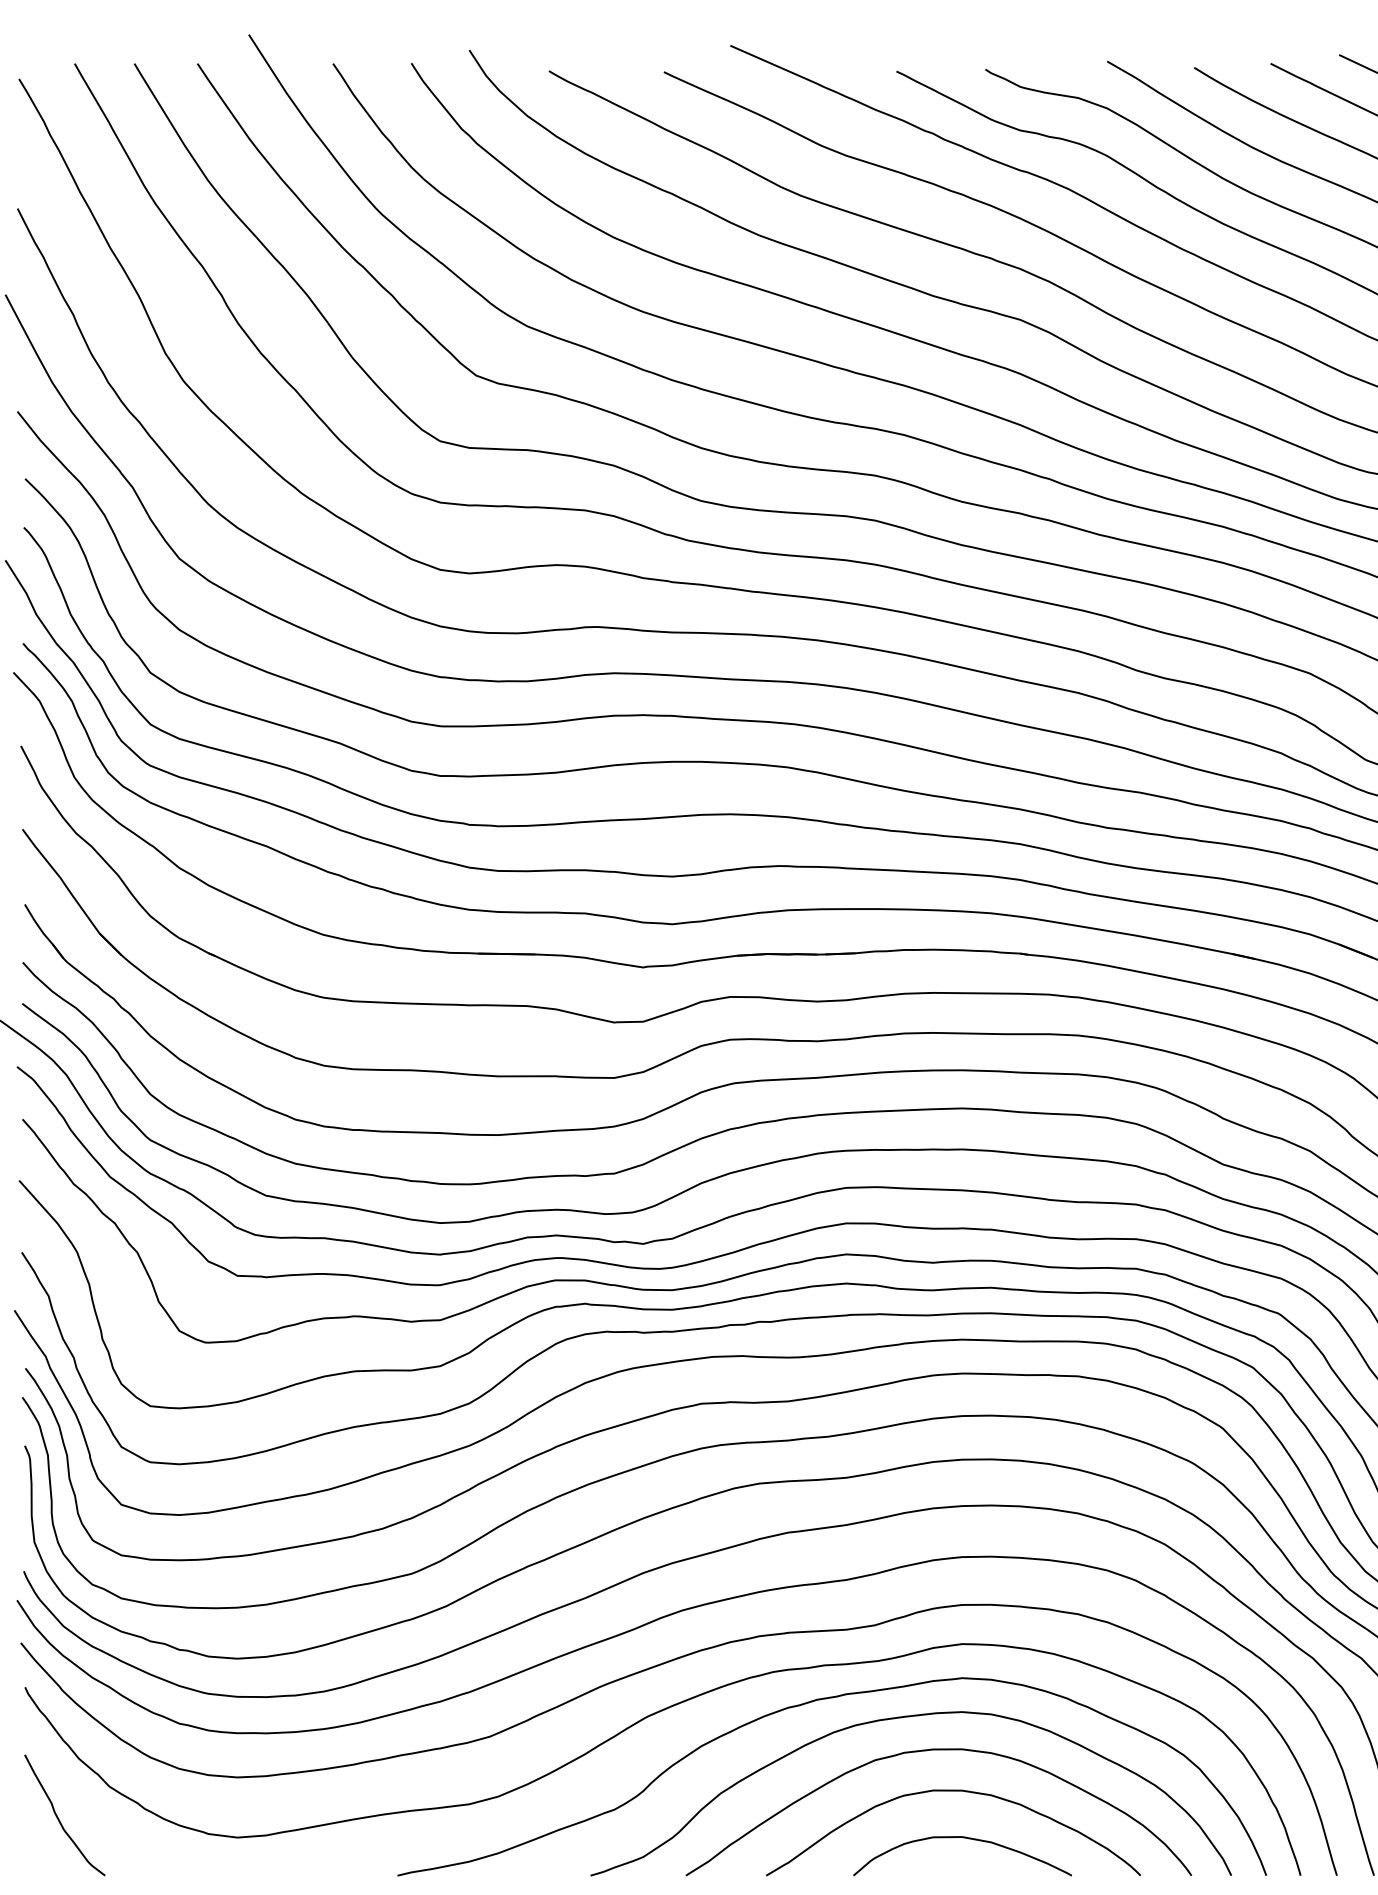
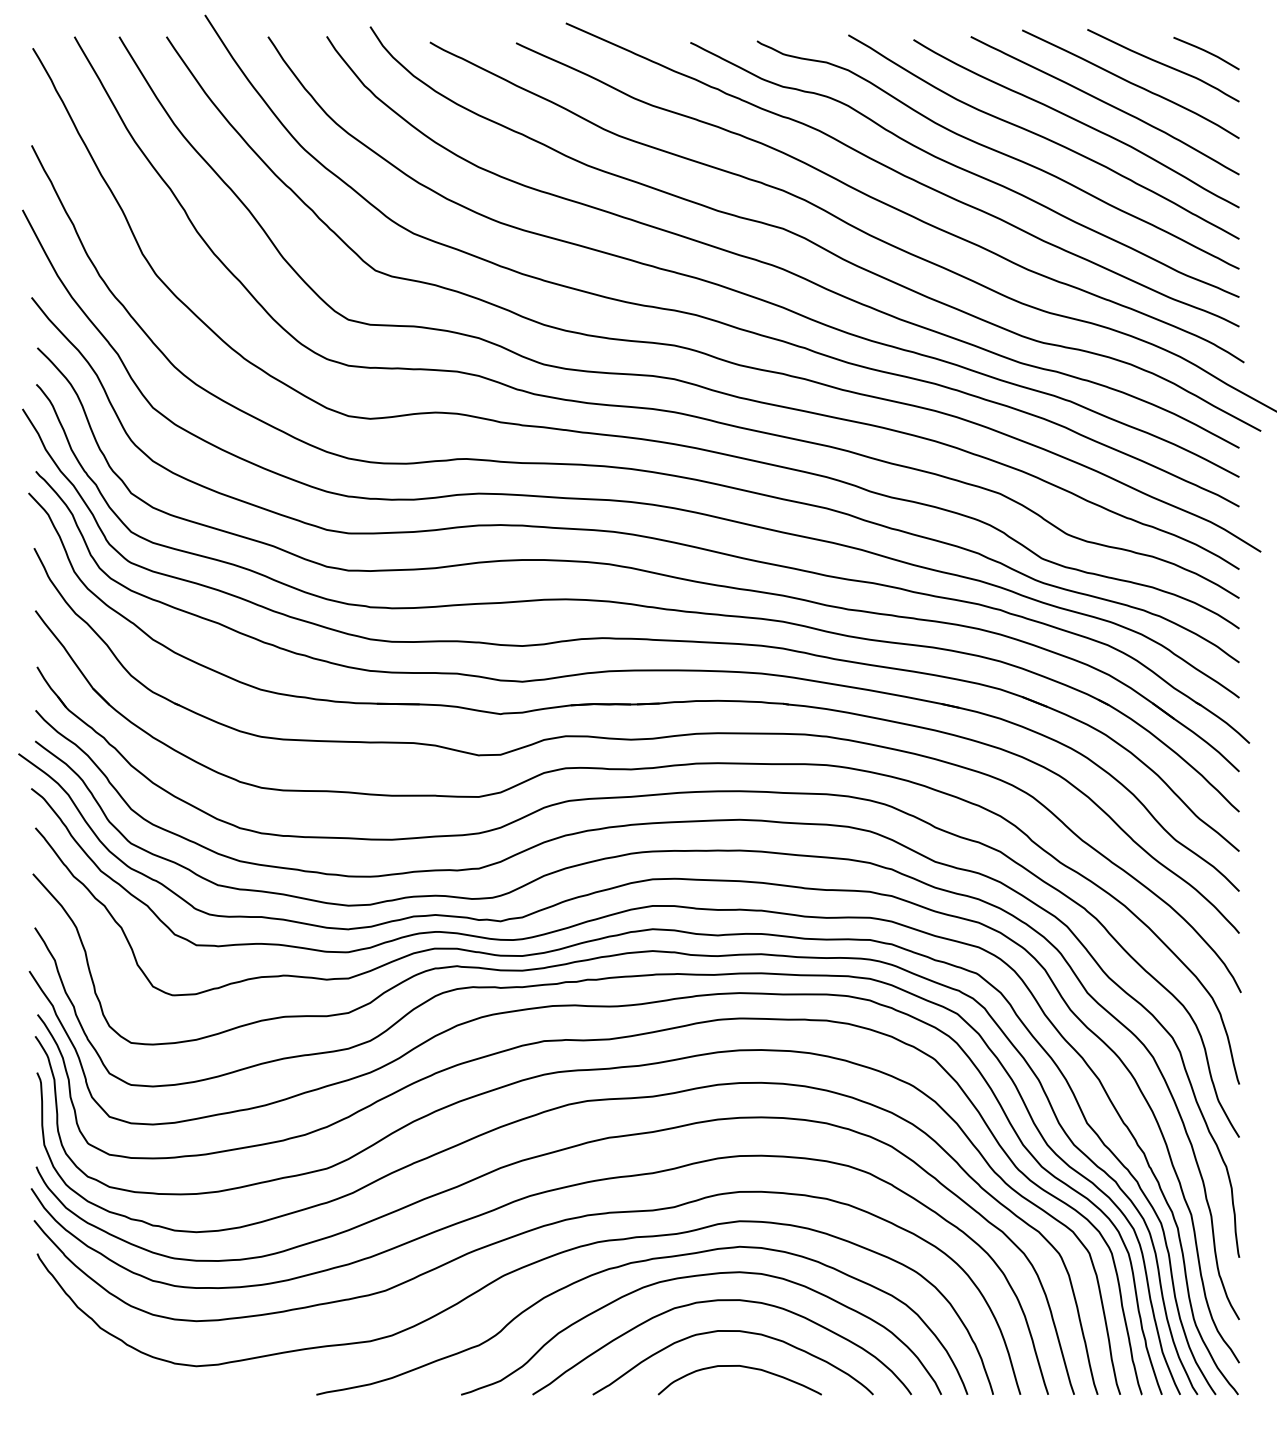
curve: (58, 1816) -> (62, 1350), removed

